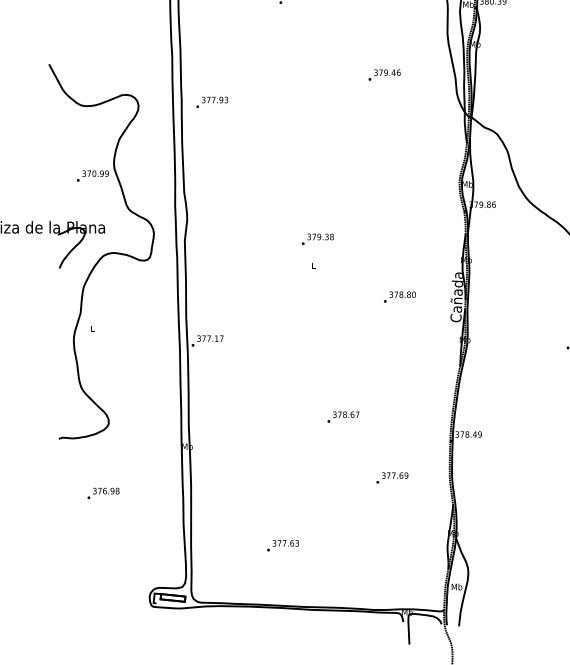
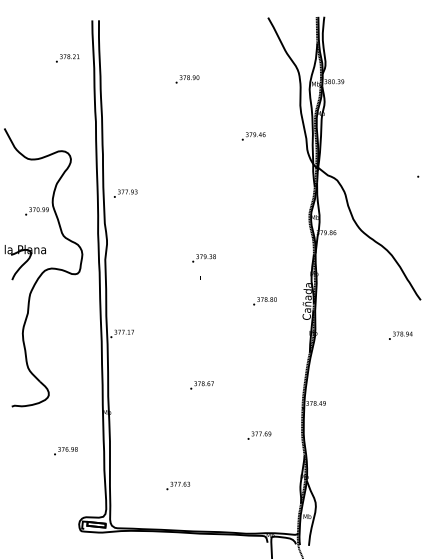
text: (212, 102) -> (125, 193), moved
text: (342, 417) -> (201, 385), moved
text: (102, 493) -> (65, 451), moved

